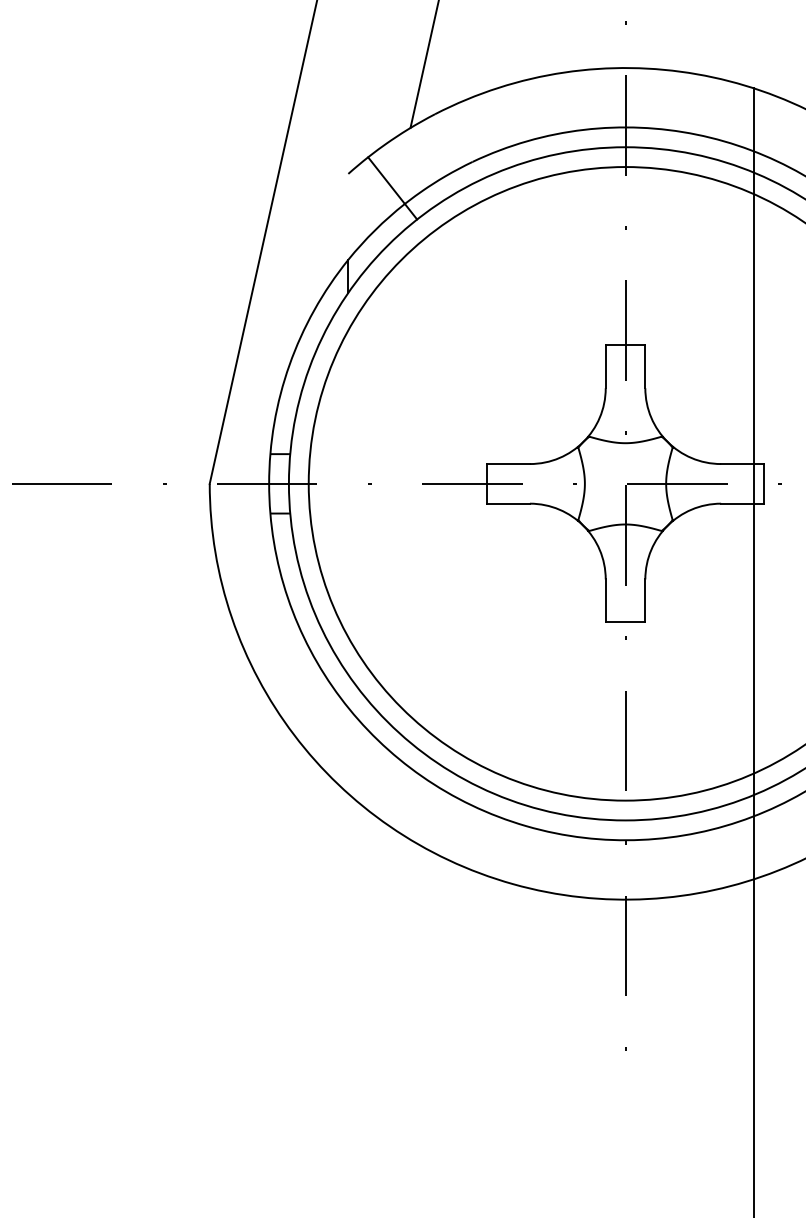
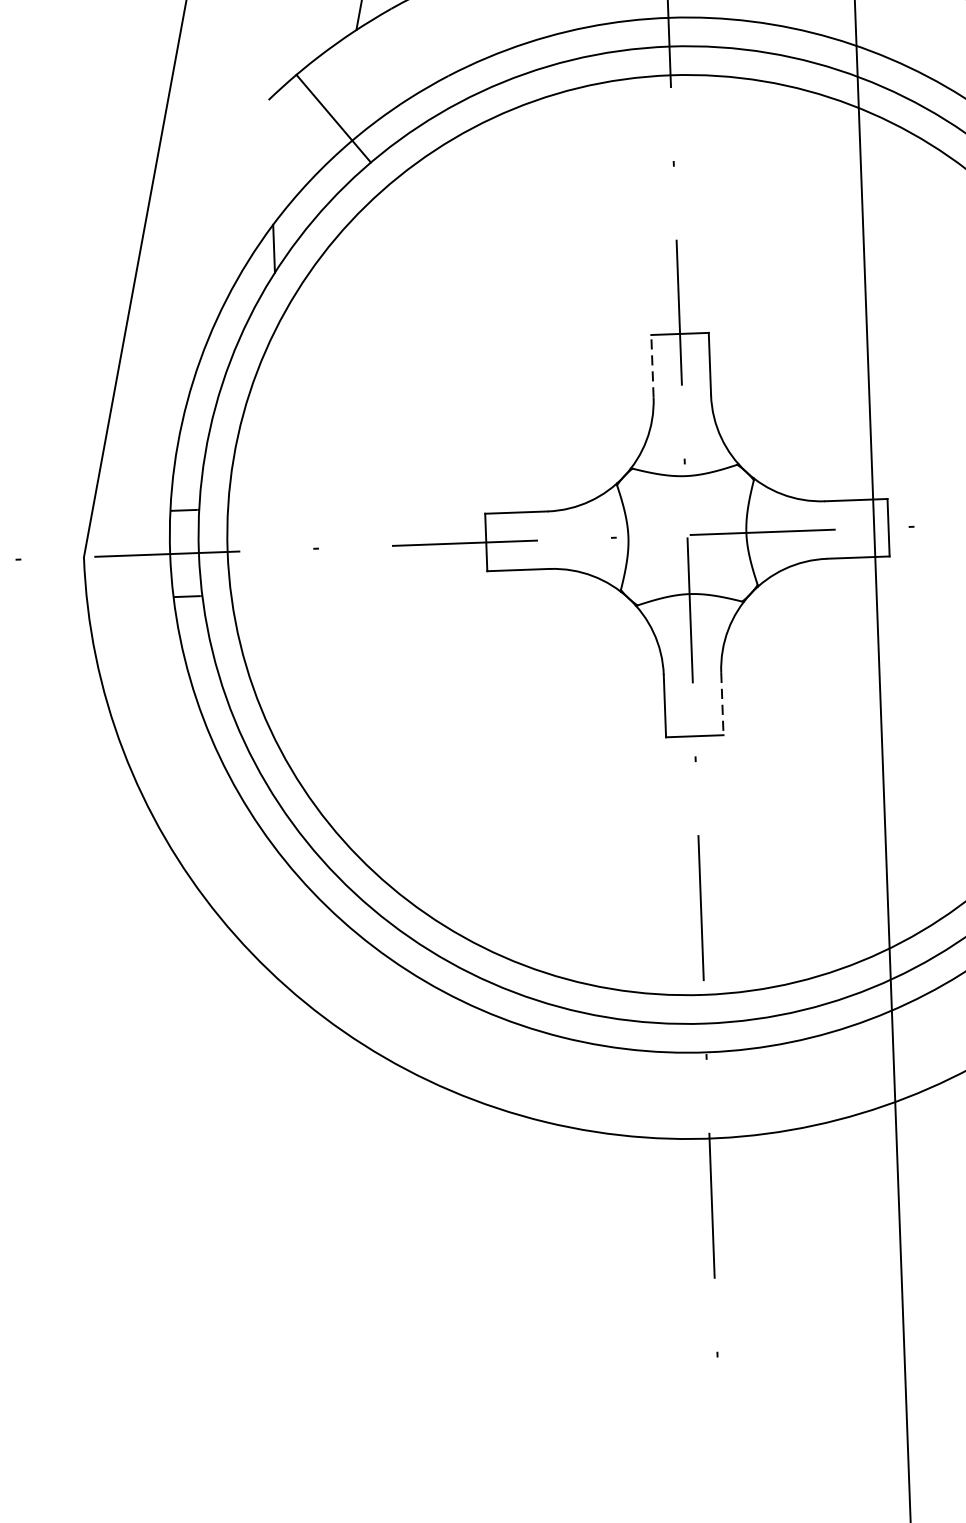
line: (605, 366) -> (652, 365), solid -> dashed
line: (645, 601) -> (722, 704), solid -> dashed

